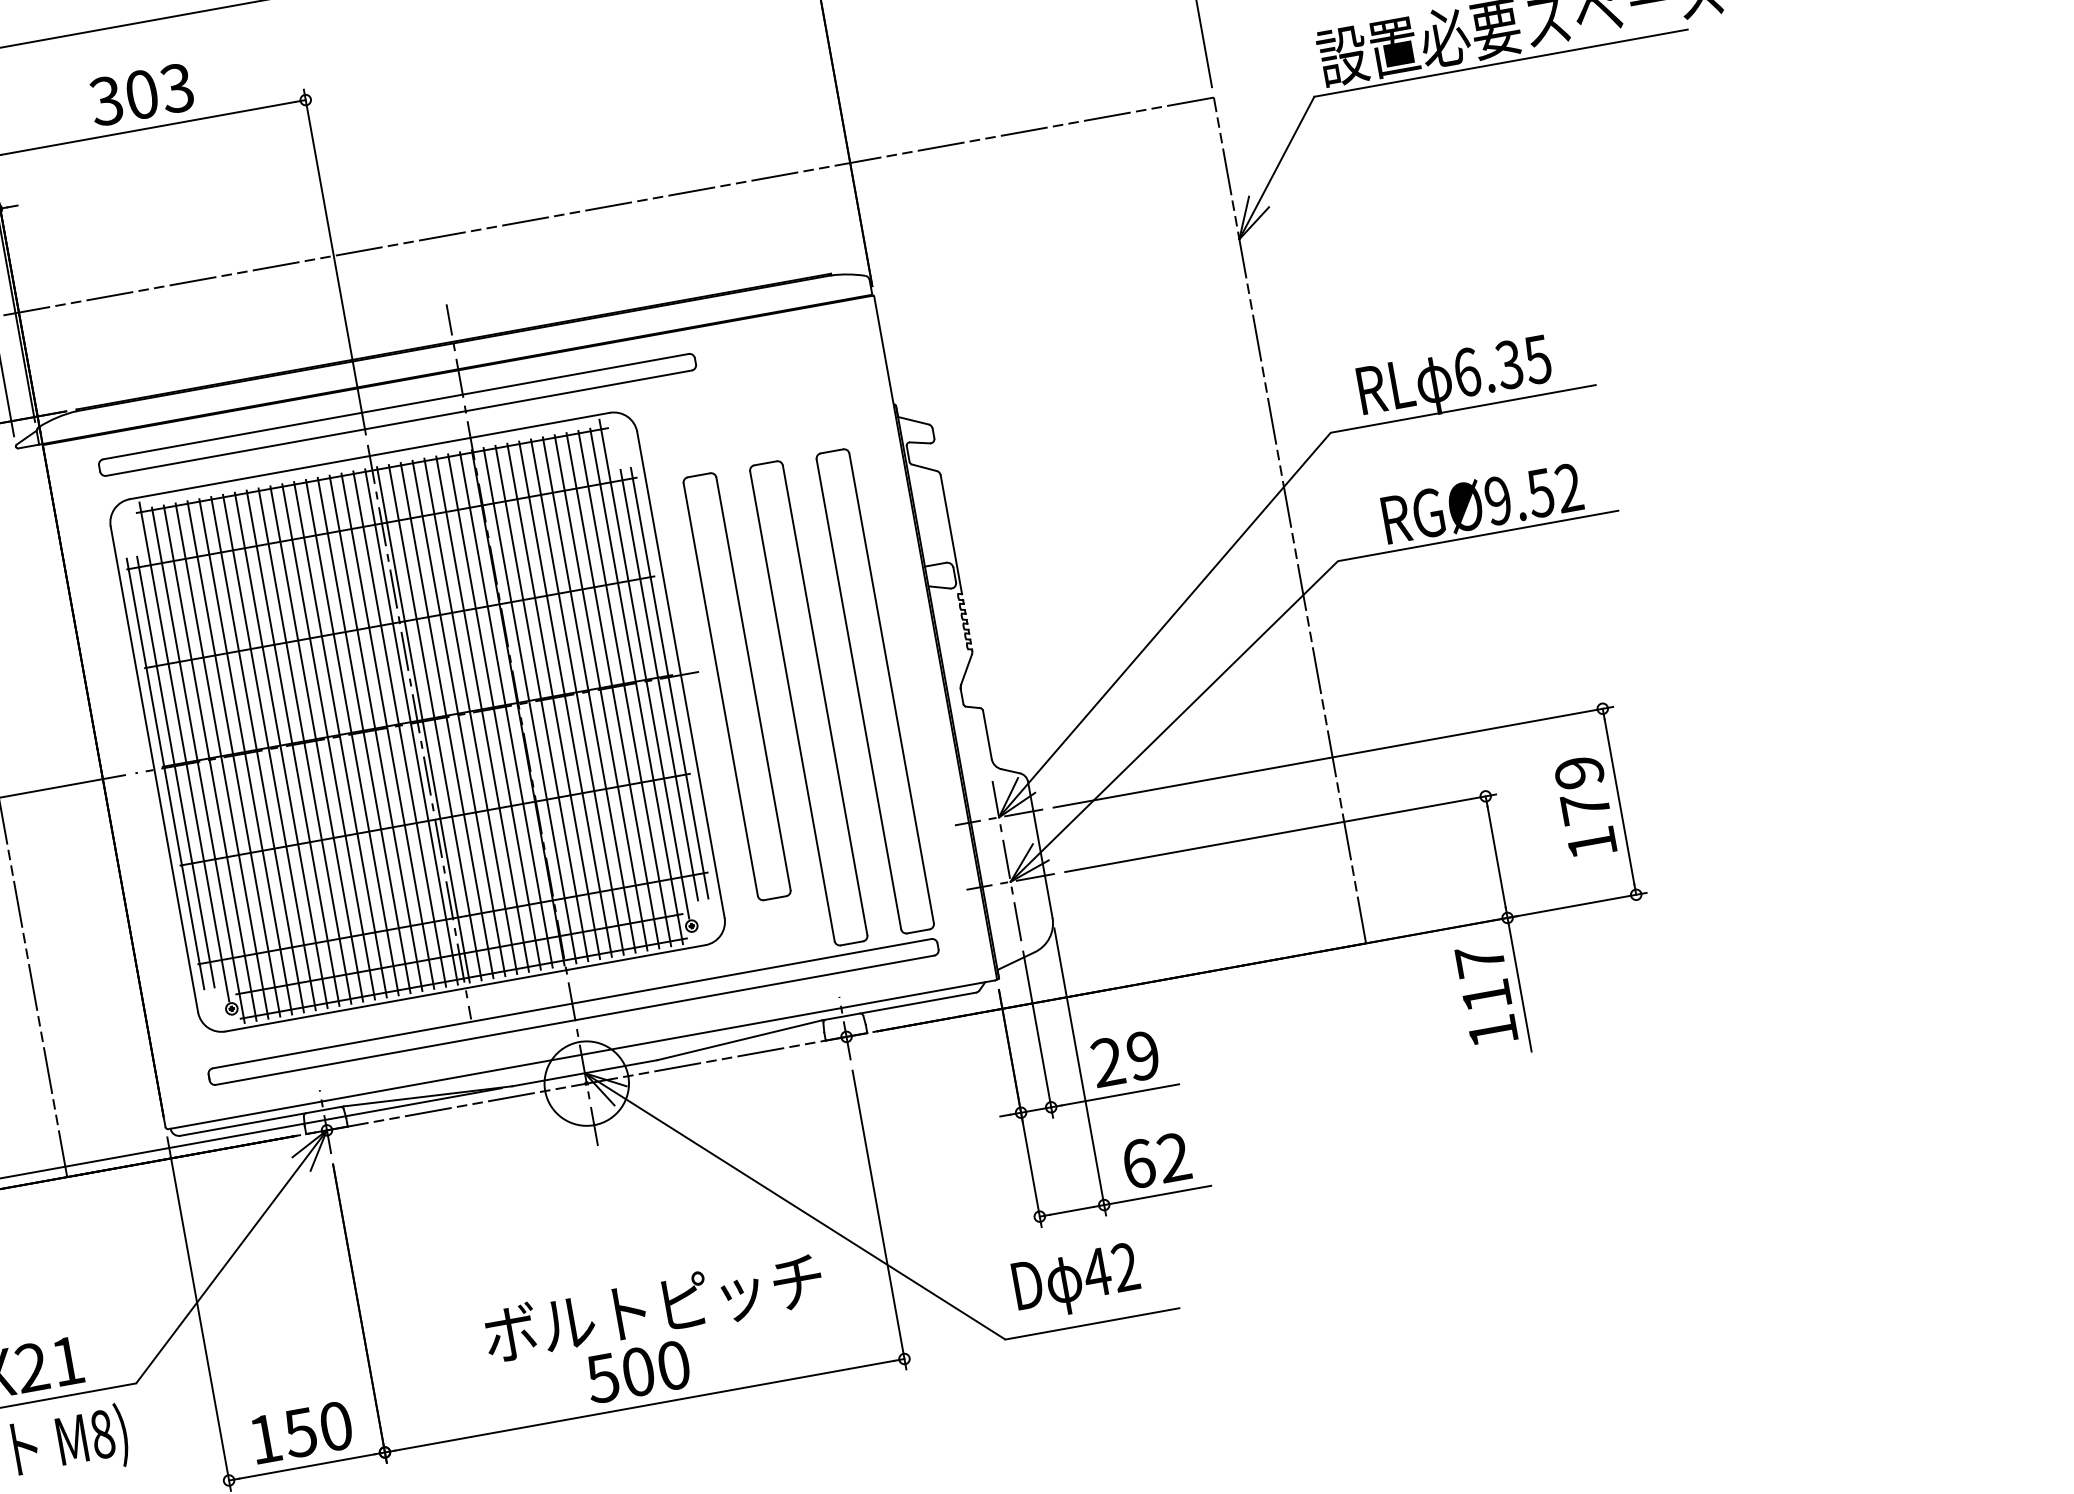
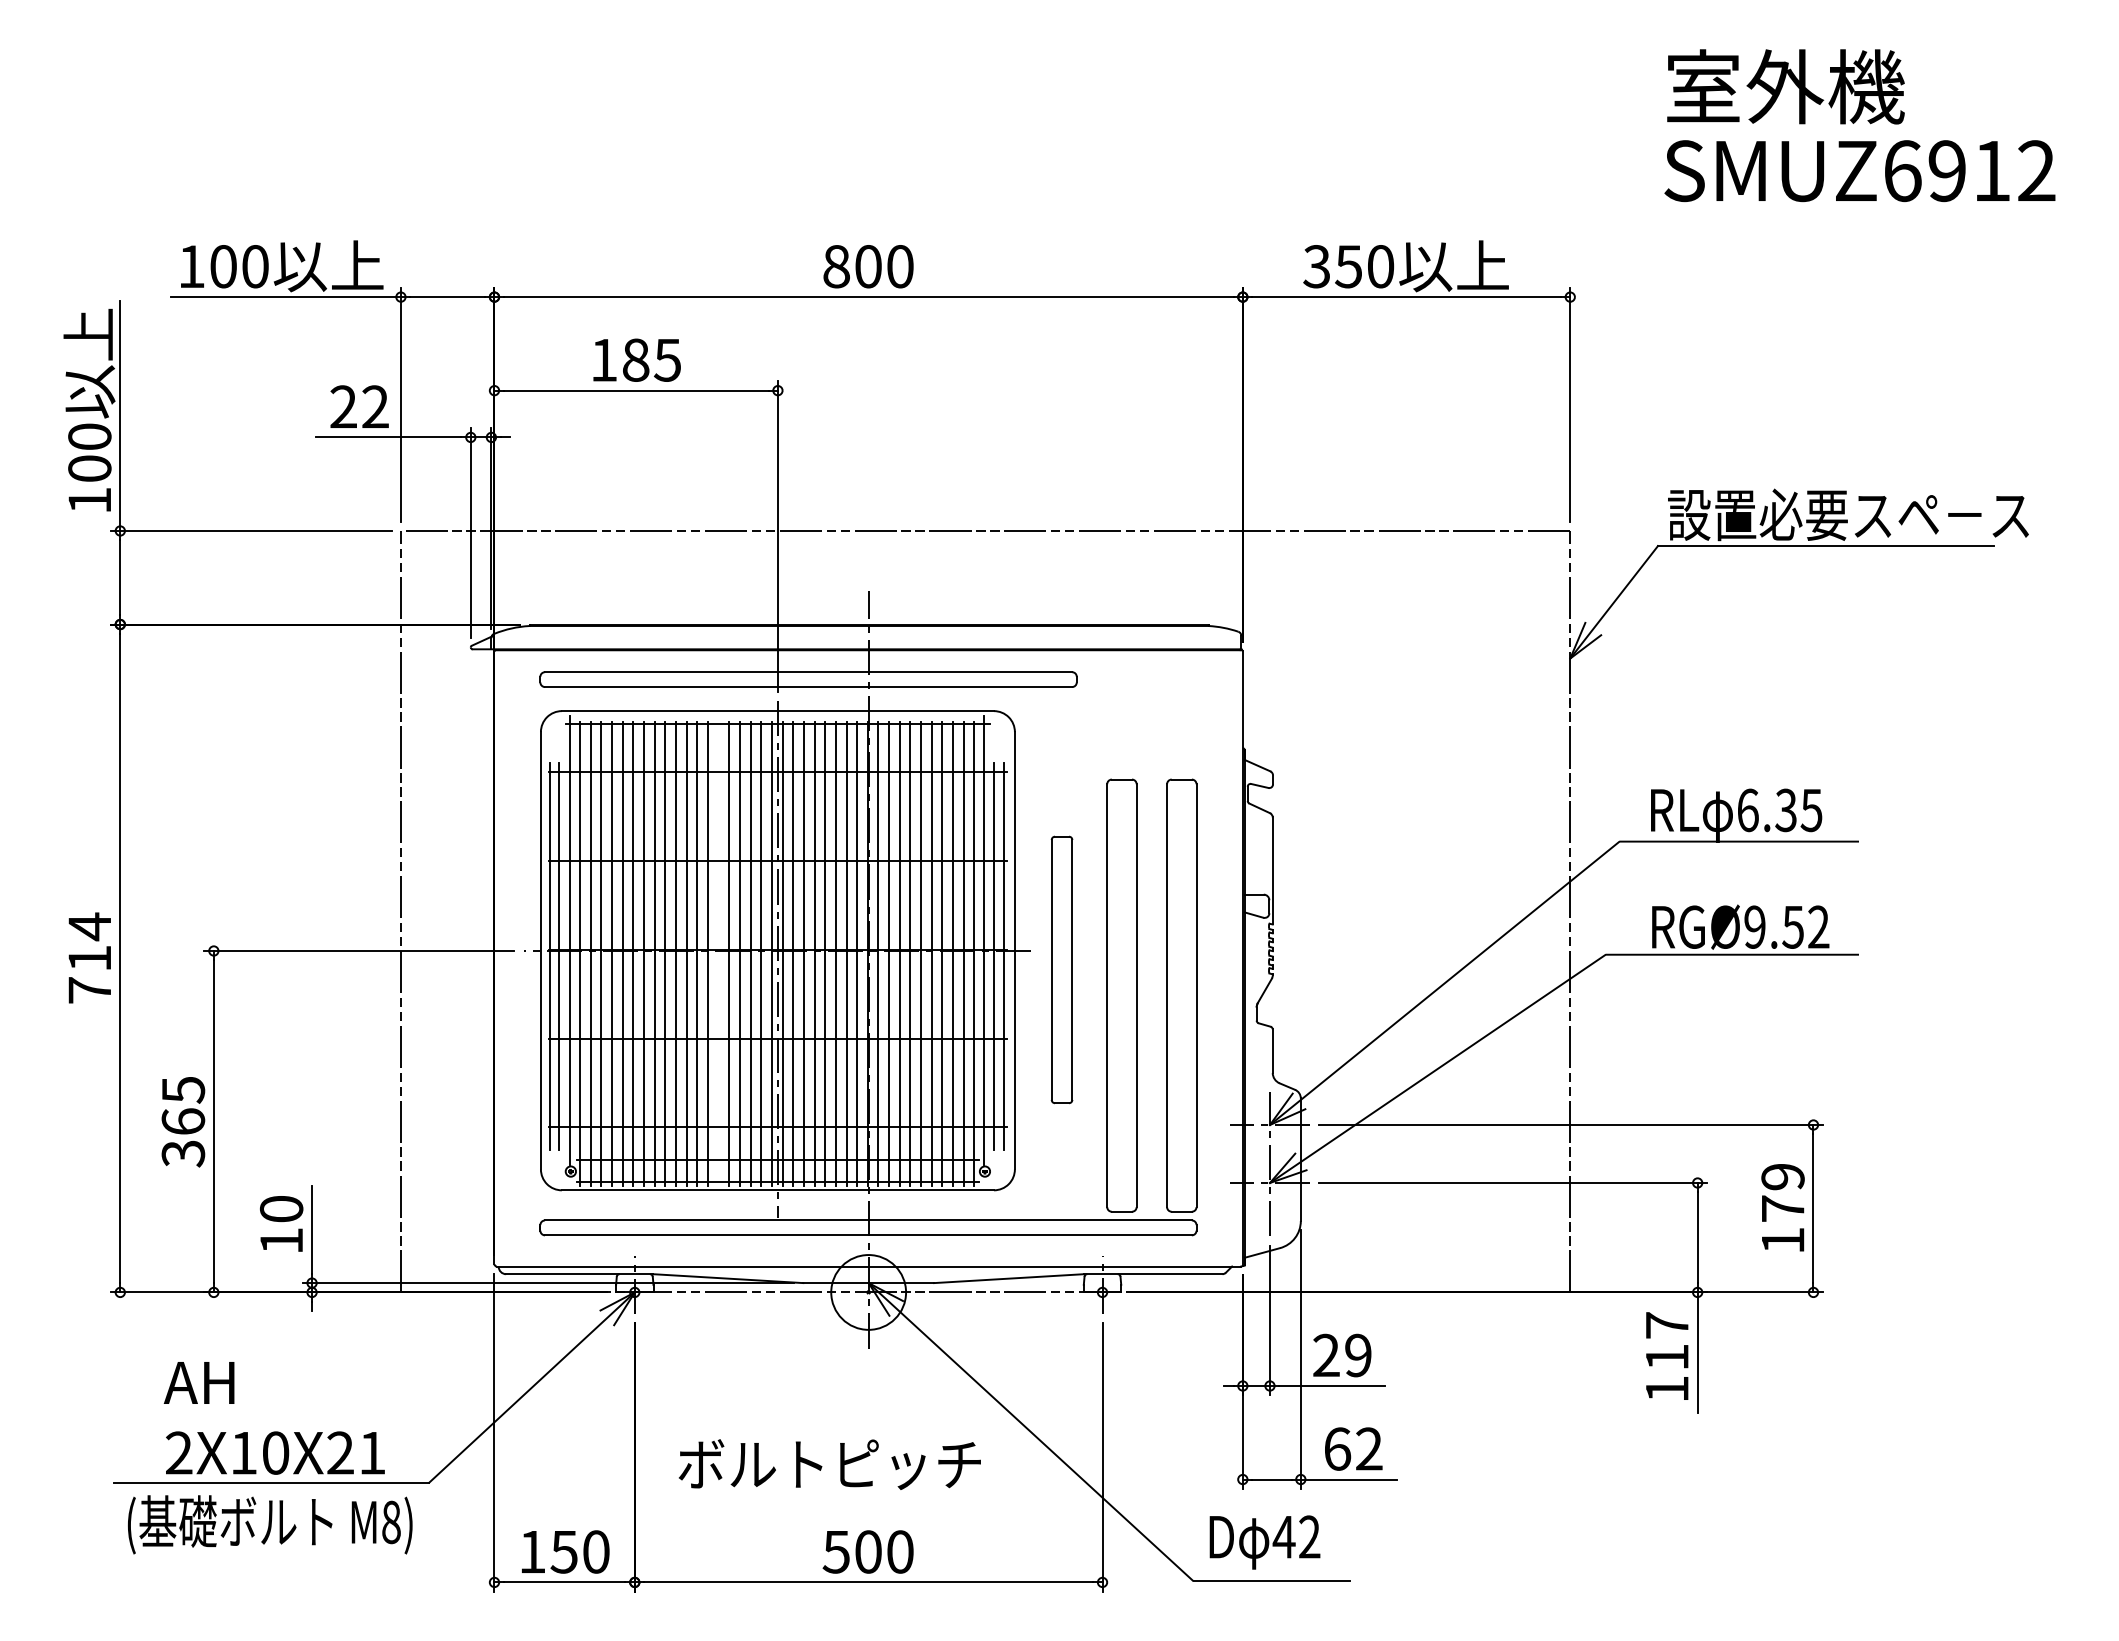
text: (141, 93) -> (635, 359), 303 -> 185
part: (736, 686) -> (1061, 969), size x0.7
line: (352, 737) -> (718, 953), removed
text: (653, 1307) -> (829, 1464), moved

